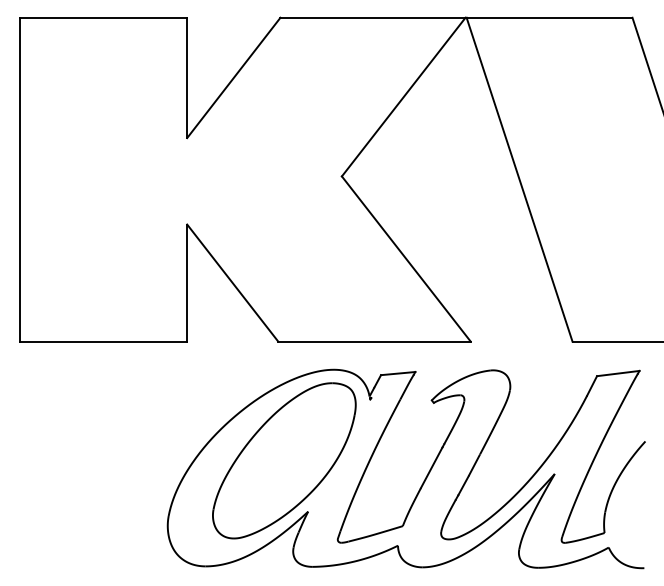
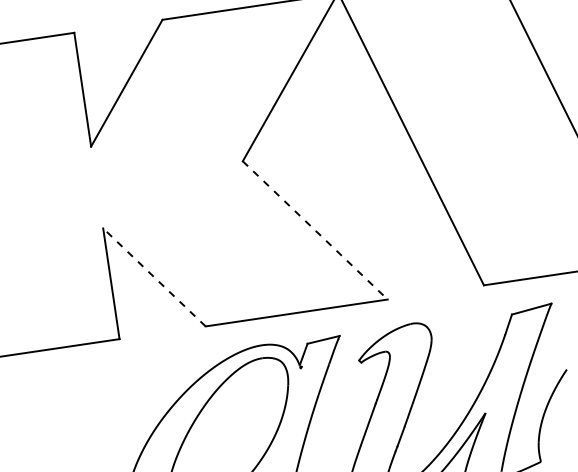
line: (406, 259) -> (315, 230), solid -> dashed
line: (232, 282) -> (154, 276), solid -> dashed

